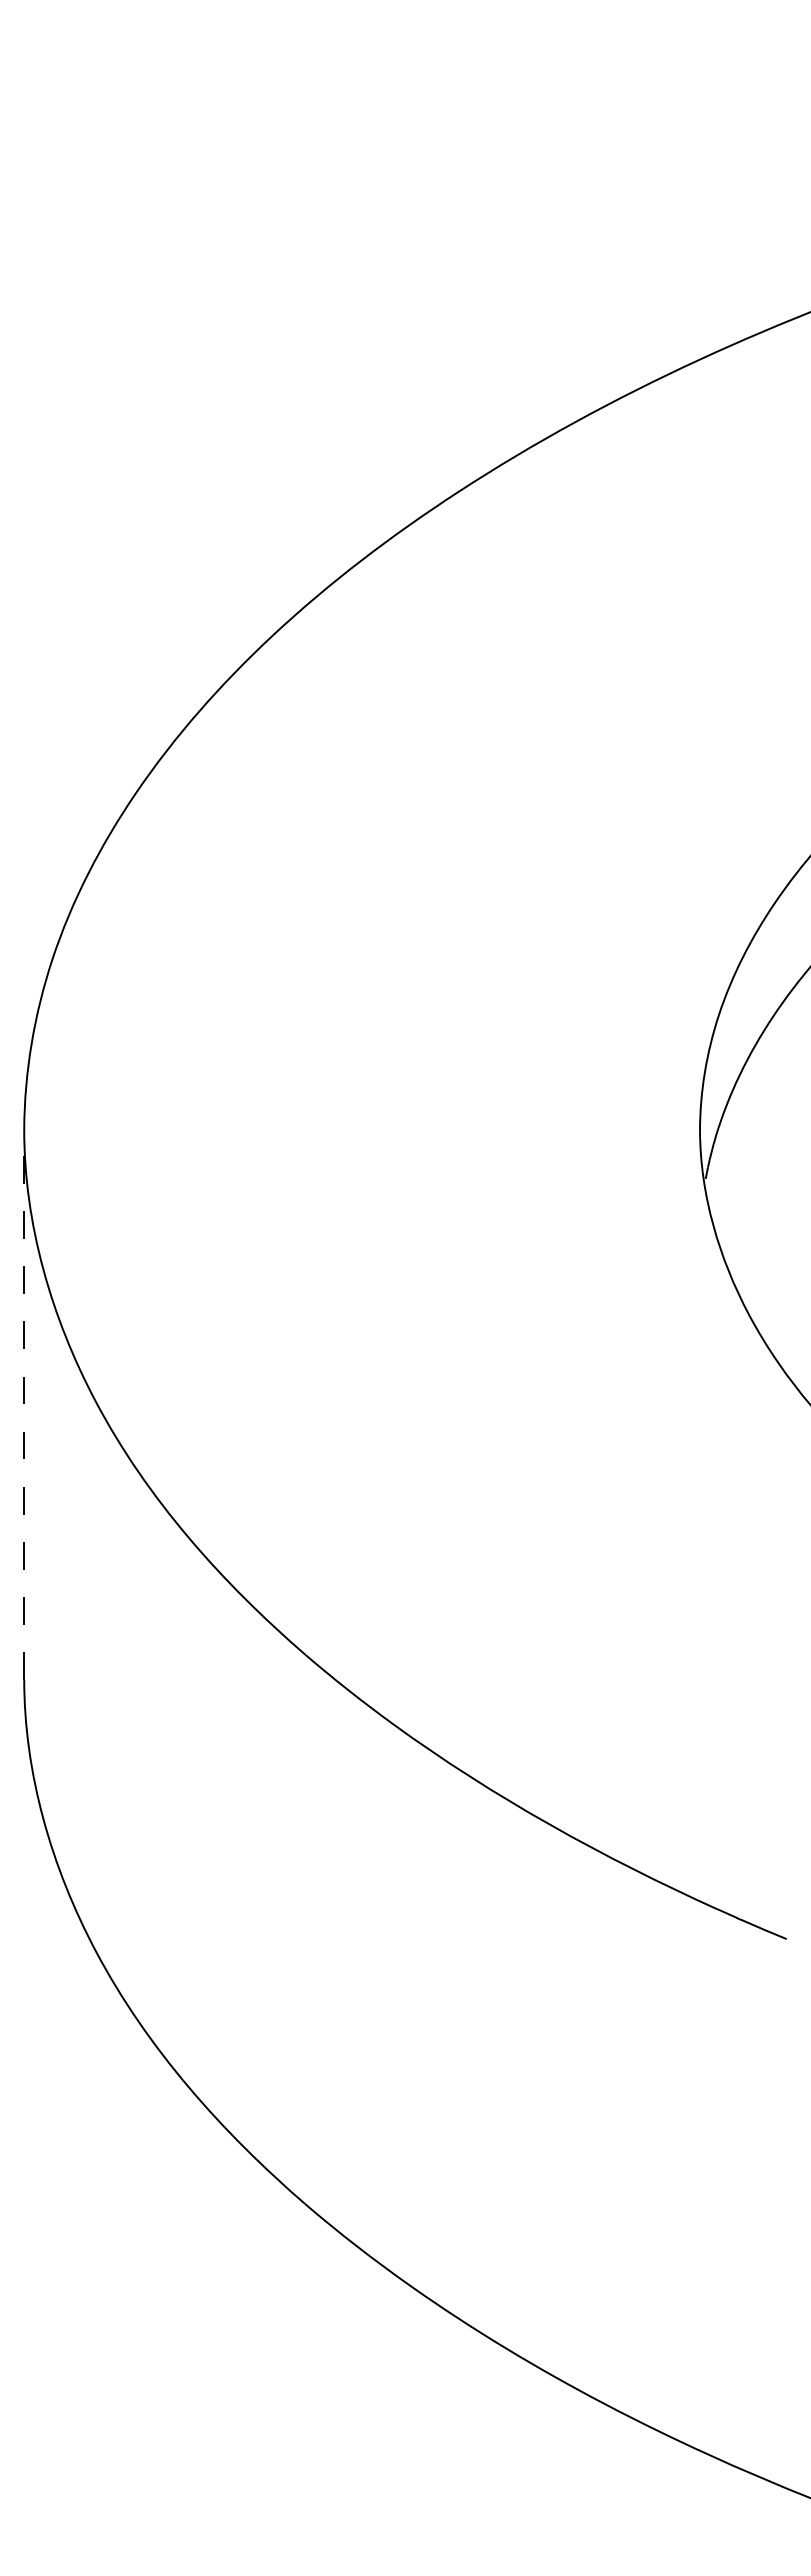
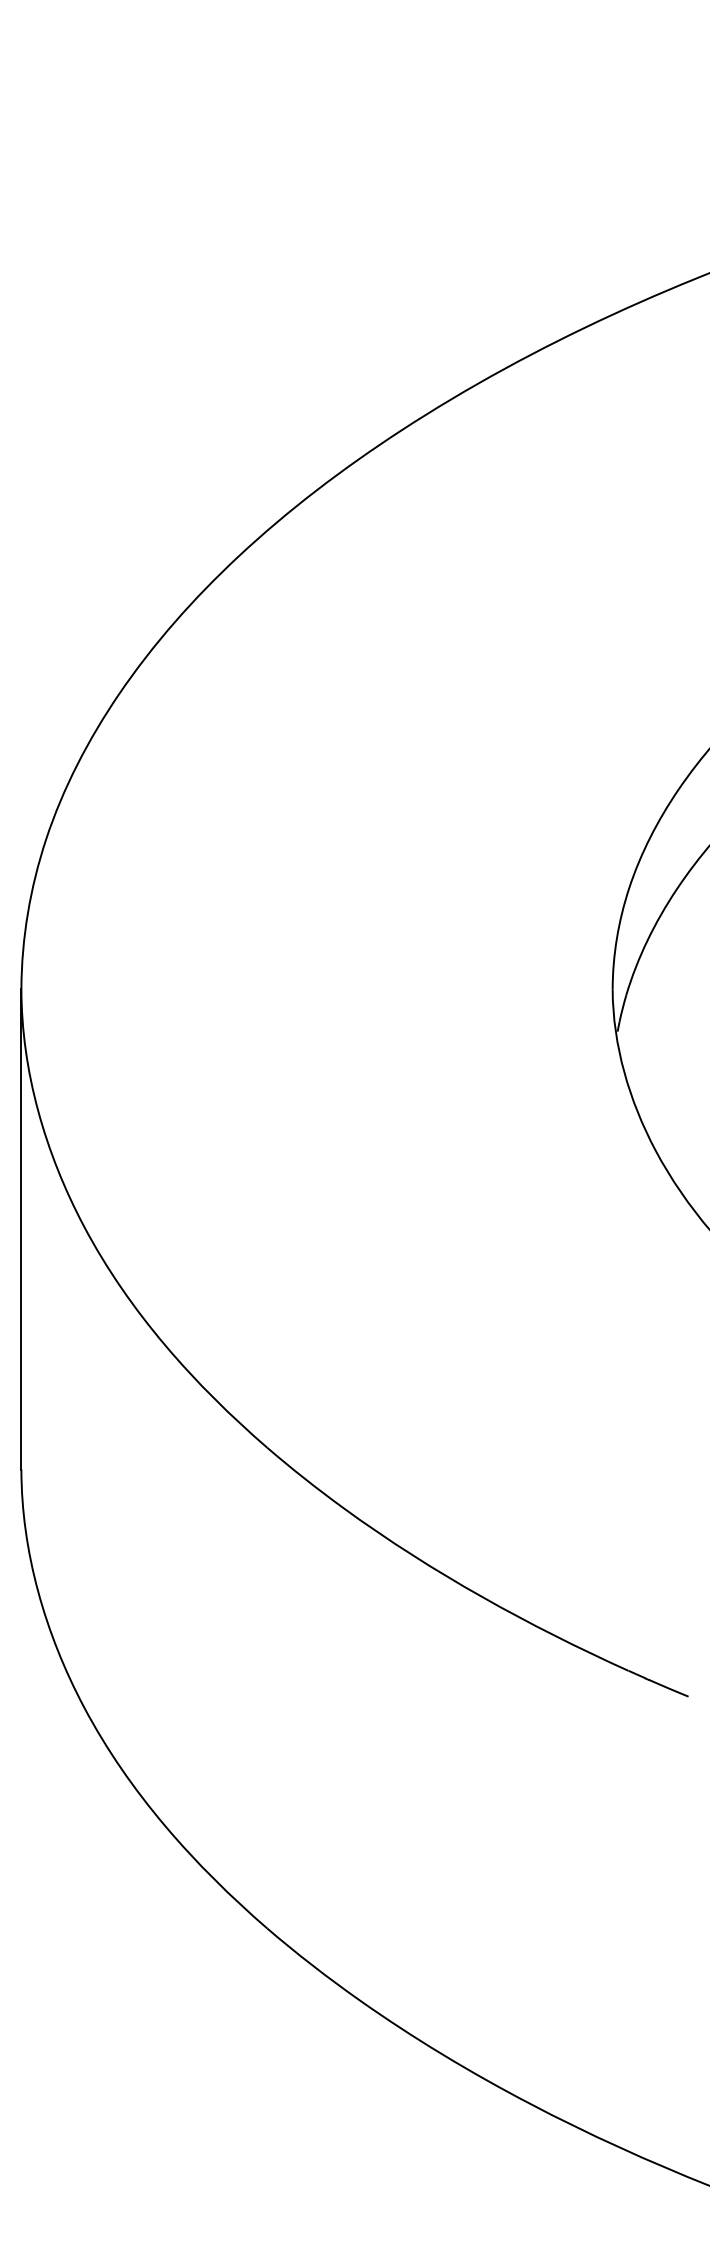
line: (24, 1405) -> (21, 1229), dashed -> solid

